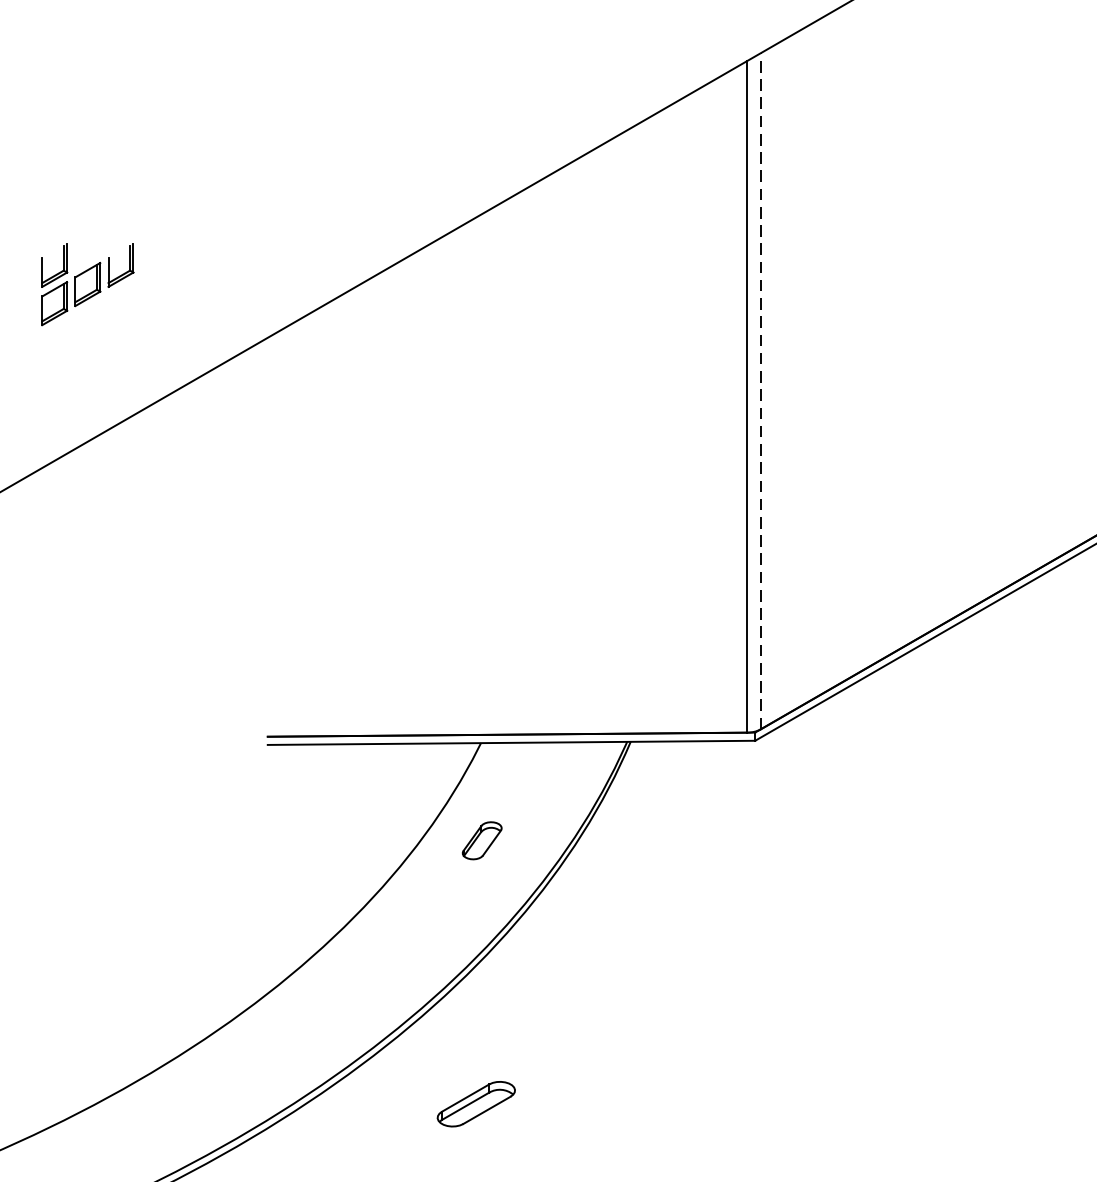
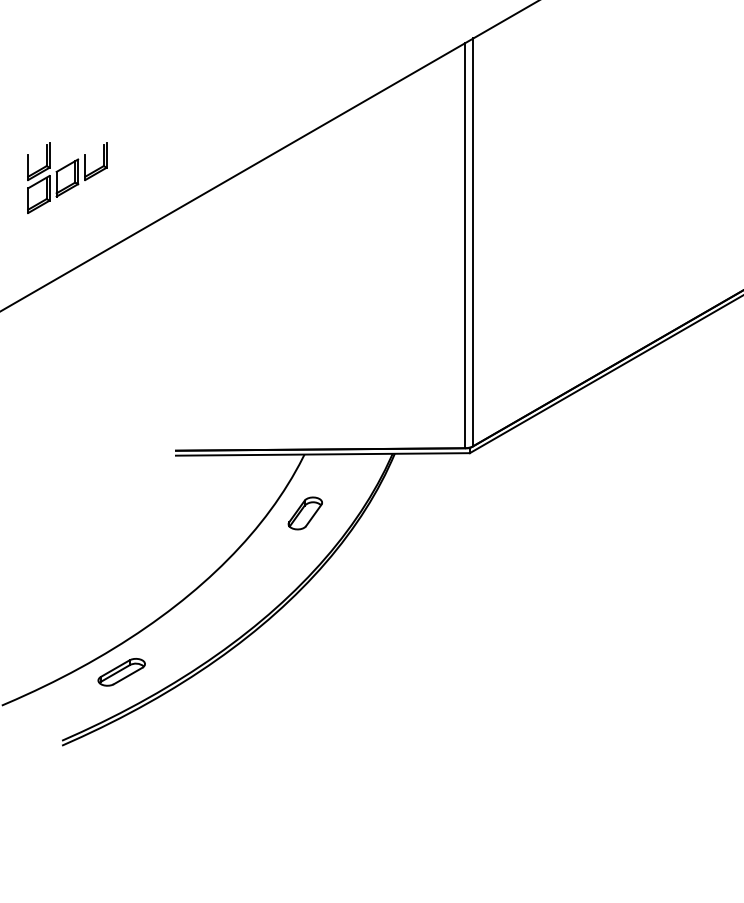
part: (87, 283) -> (67, 177), size x1.43
line: (761, 391) -> (473, 242), dashed -> solid
part: (480, 840) -> (304, 513), size x1.43
part: (475, 1104) -> (121, 672), moved

